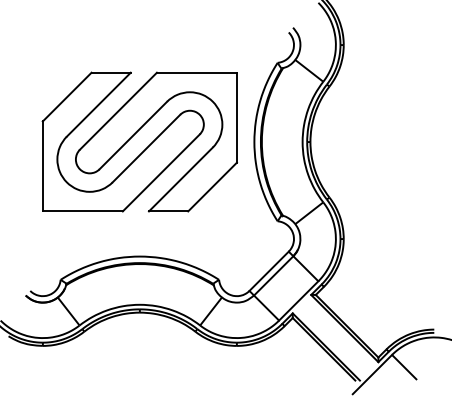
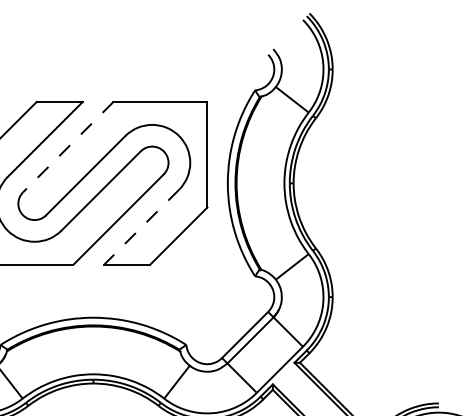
line: (118, 111) -> (68, 147), solid -> dashed
line: (180, 179) -> (141, 227), solid -> dashed

